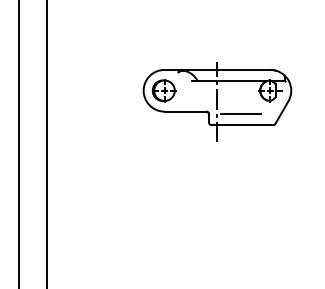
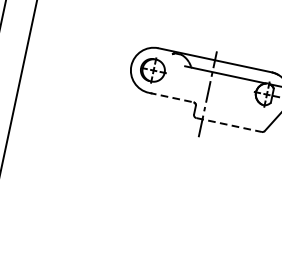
line: (185, 111) -> (171, 97), solid -> dashed
line: (241, 114) -> (230, 113), removed
line: (242, 125) -> (229, 125), solid -> dashed

